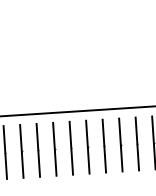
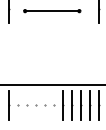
line: (88, 145) -> (54, 104), removed
line: (72, 146) -> (45, 104), removed
line: (53, 148) -> (35, 104), removed
line: (37, 149) -> (26, 104), removed
line: (21, 150) -> (17, 104), removed

